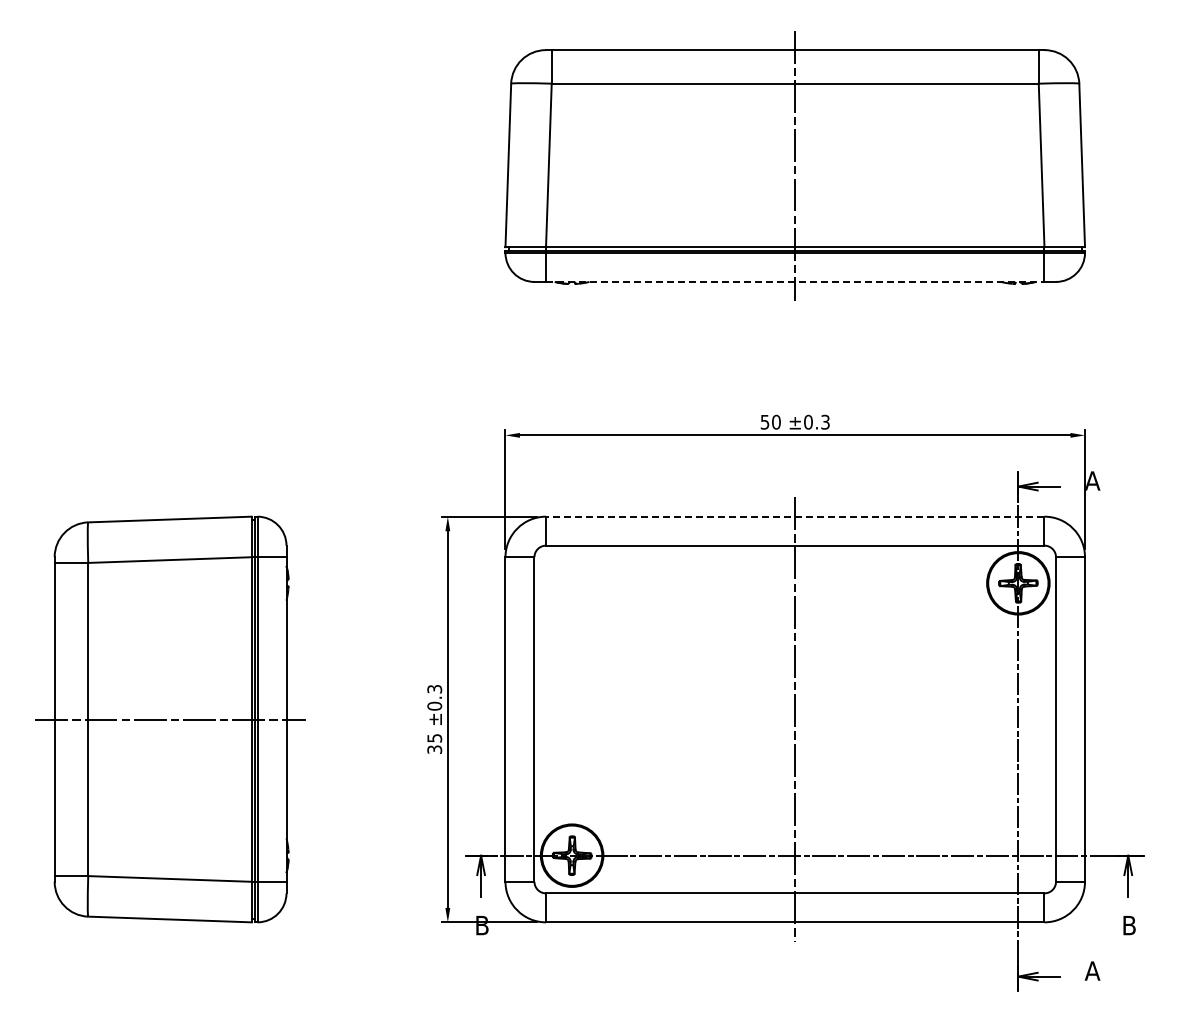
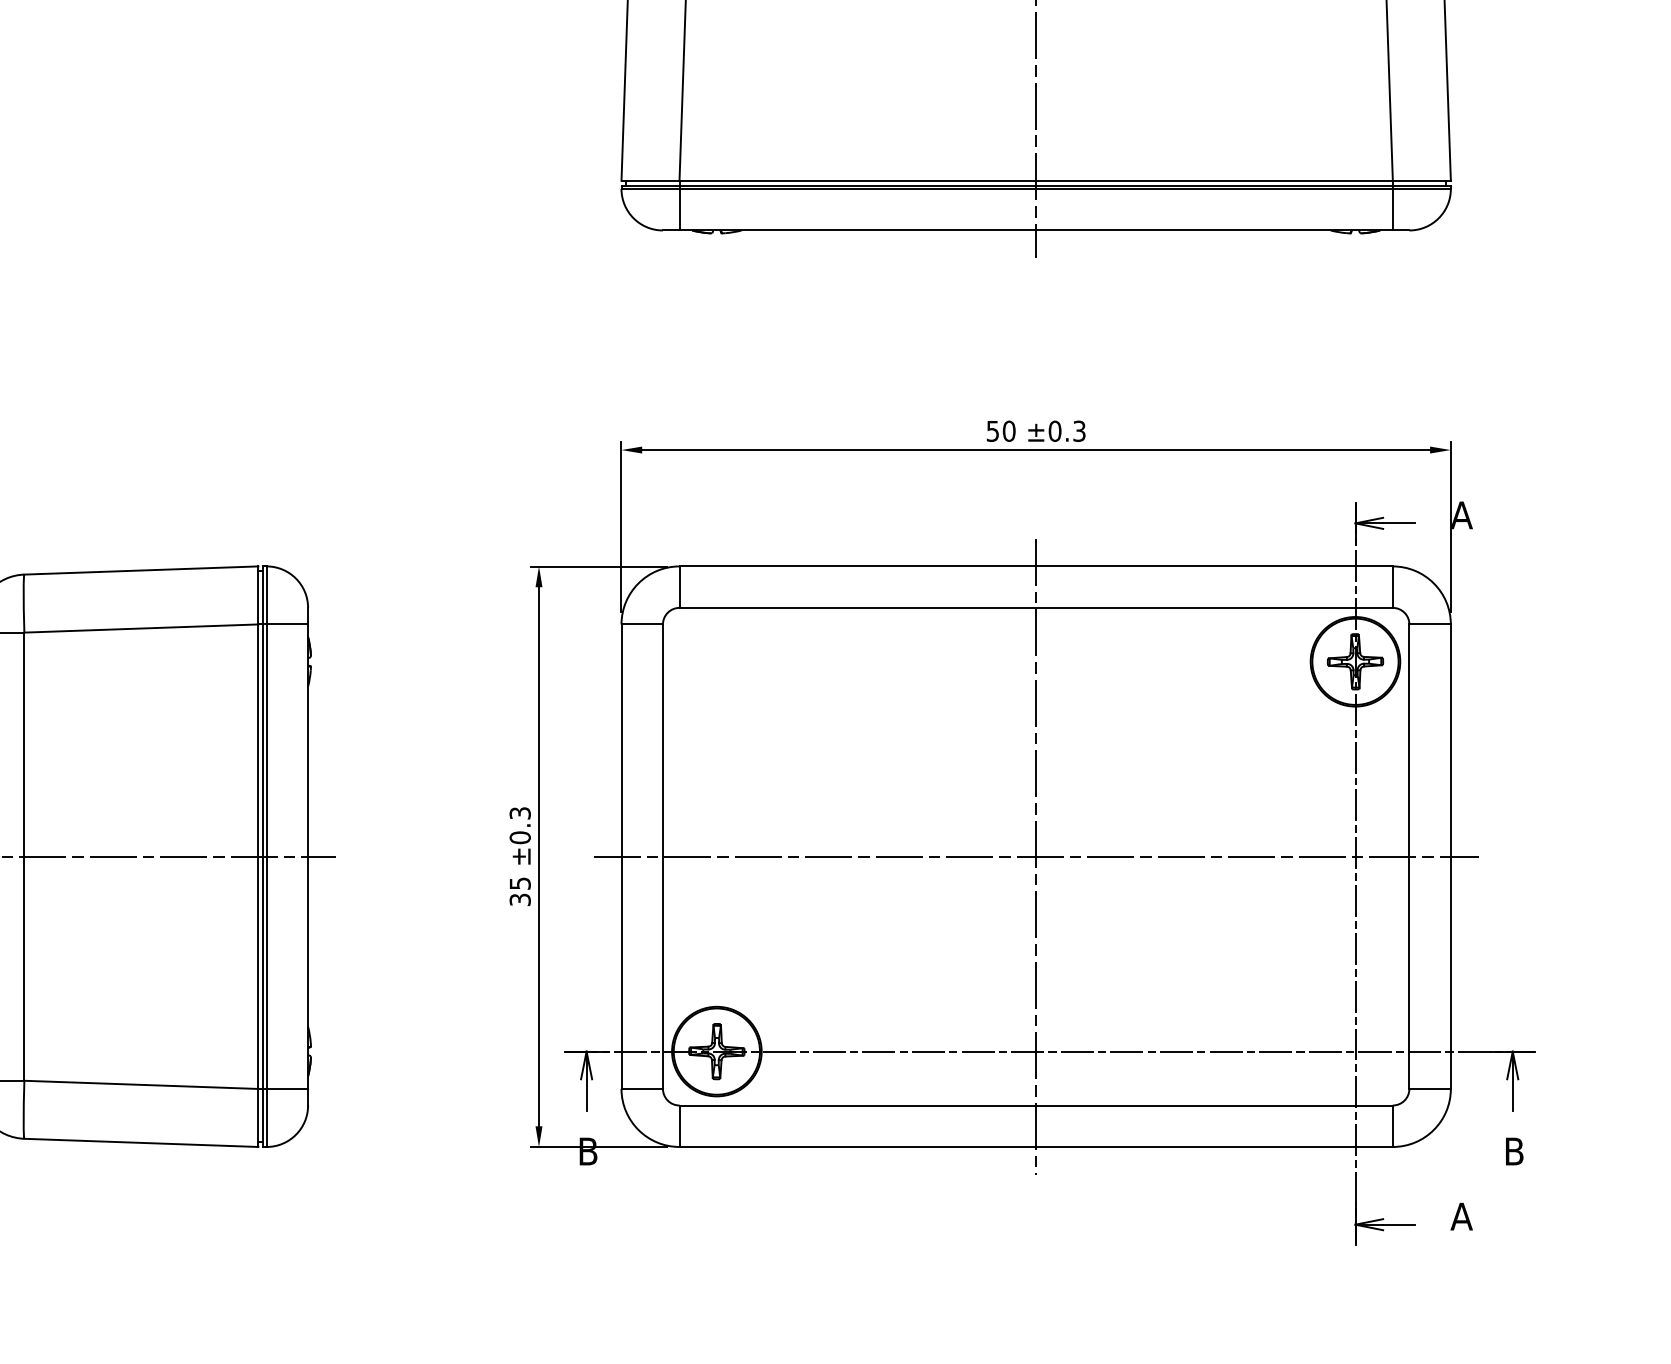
line: (795, 281) -> (1036, 229), dashed -> solid
line: (794, 516) -> (1035, 566), dashed -> solid
line: (795, 719) -> (1036, 856), added

